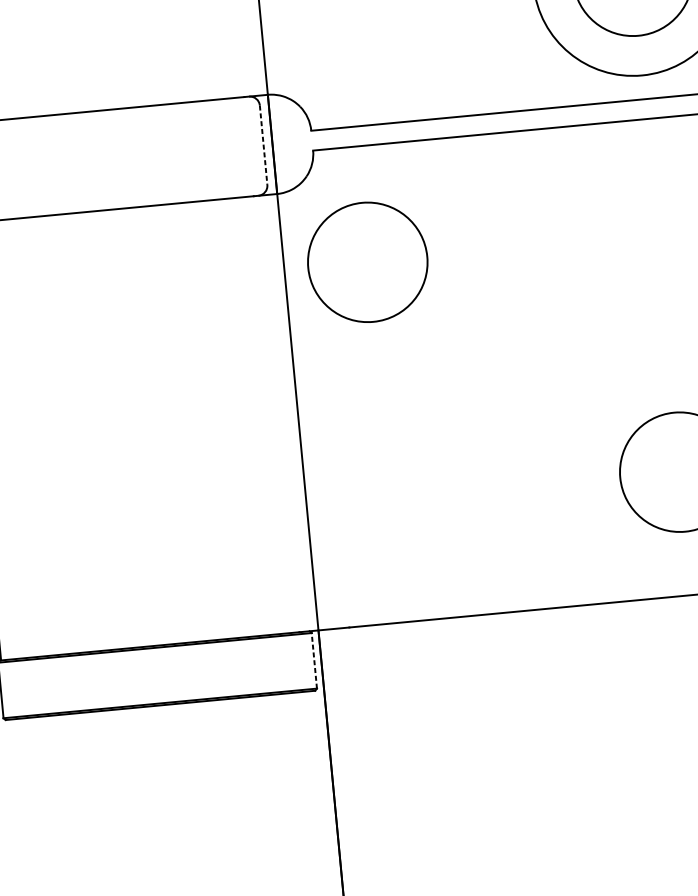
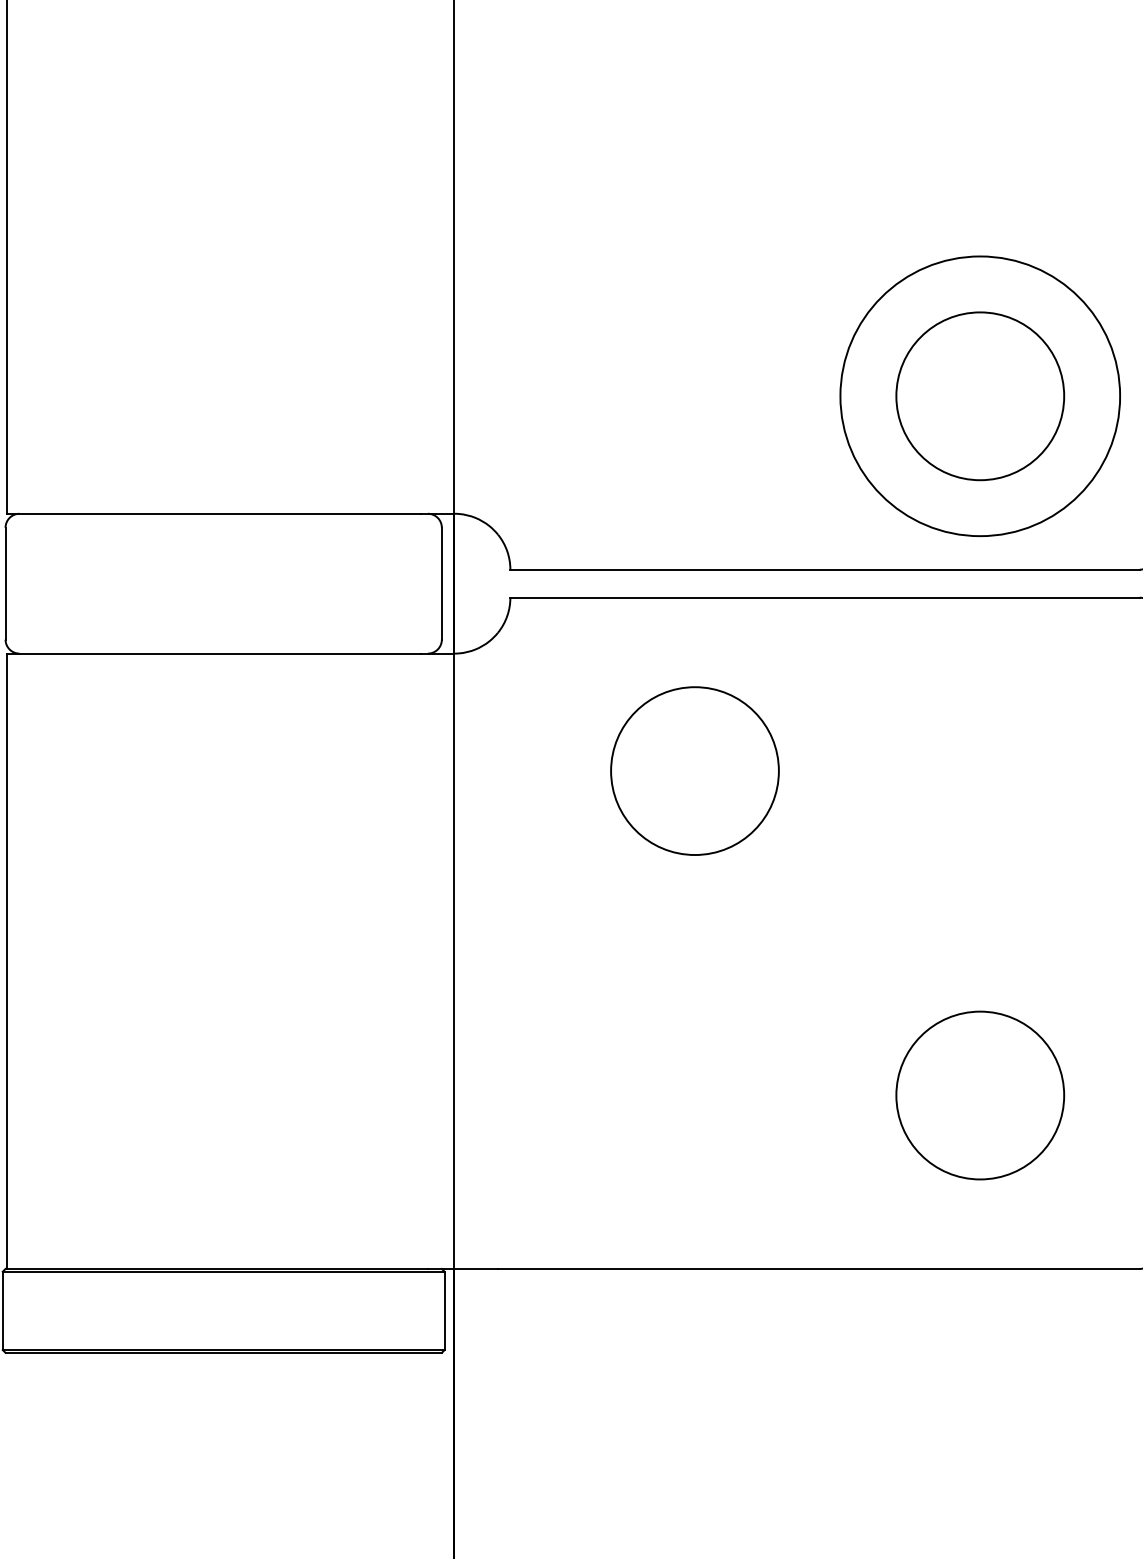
line: (263, 145) -> (441, 583), dashed -> solid
circle: (367, 261) -> (694, 770), moved
line: (314, 660) -> (444, 1310), dashed -> solid

